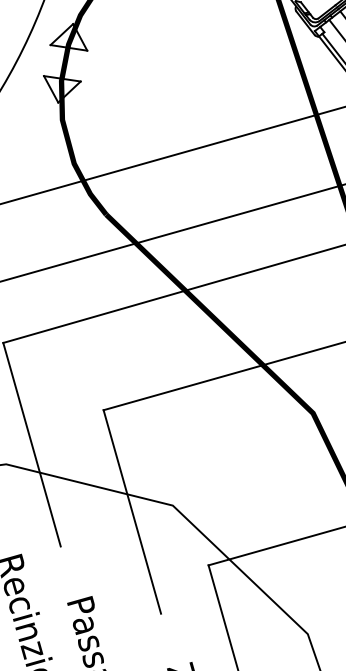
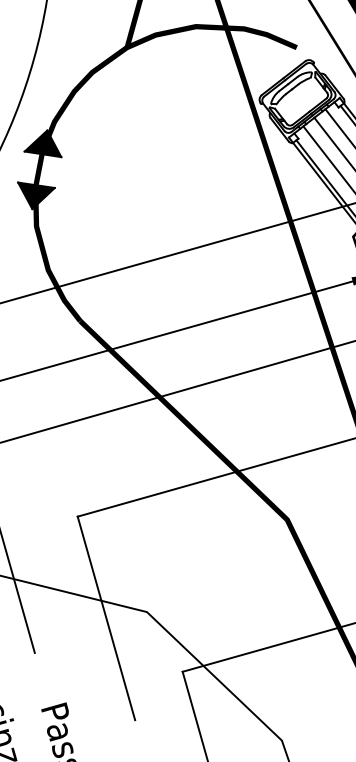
fill: (68, 37) -> (42, 143), added
fill: (62, 89) -> (36, 195), added

